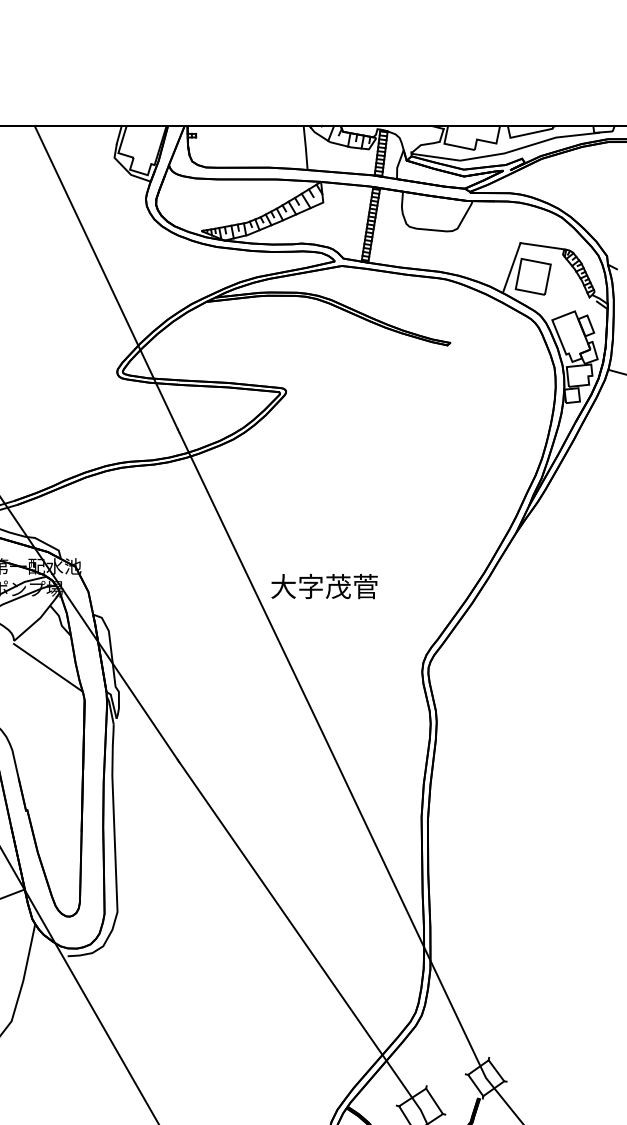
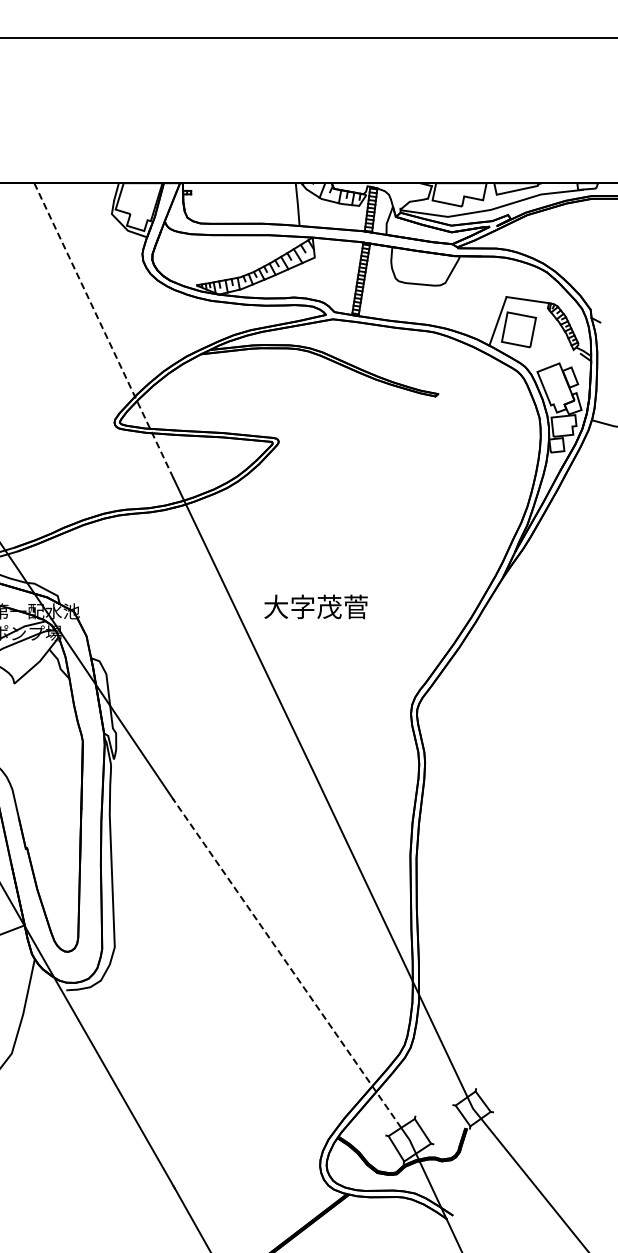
line: (106, 278) -> (104, 331), solid -> dashed
text: (323, 586) -> (315, 606), moved
line: (48, 667) -> (47, 709), removed
line: (296, 929) -> (288, 964), solid -> dashed

